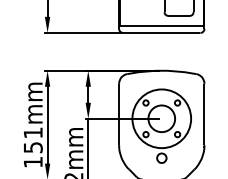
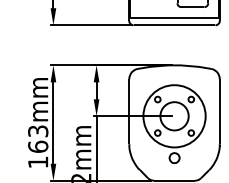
text: (32, 140) -> (37, 139), 151mm -> 163mm

